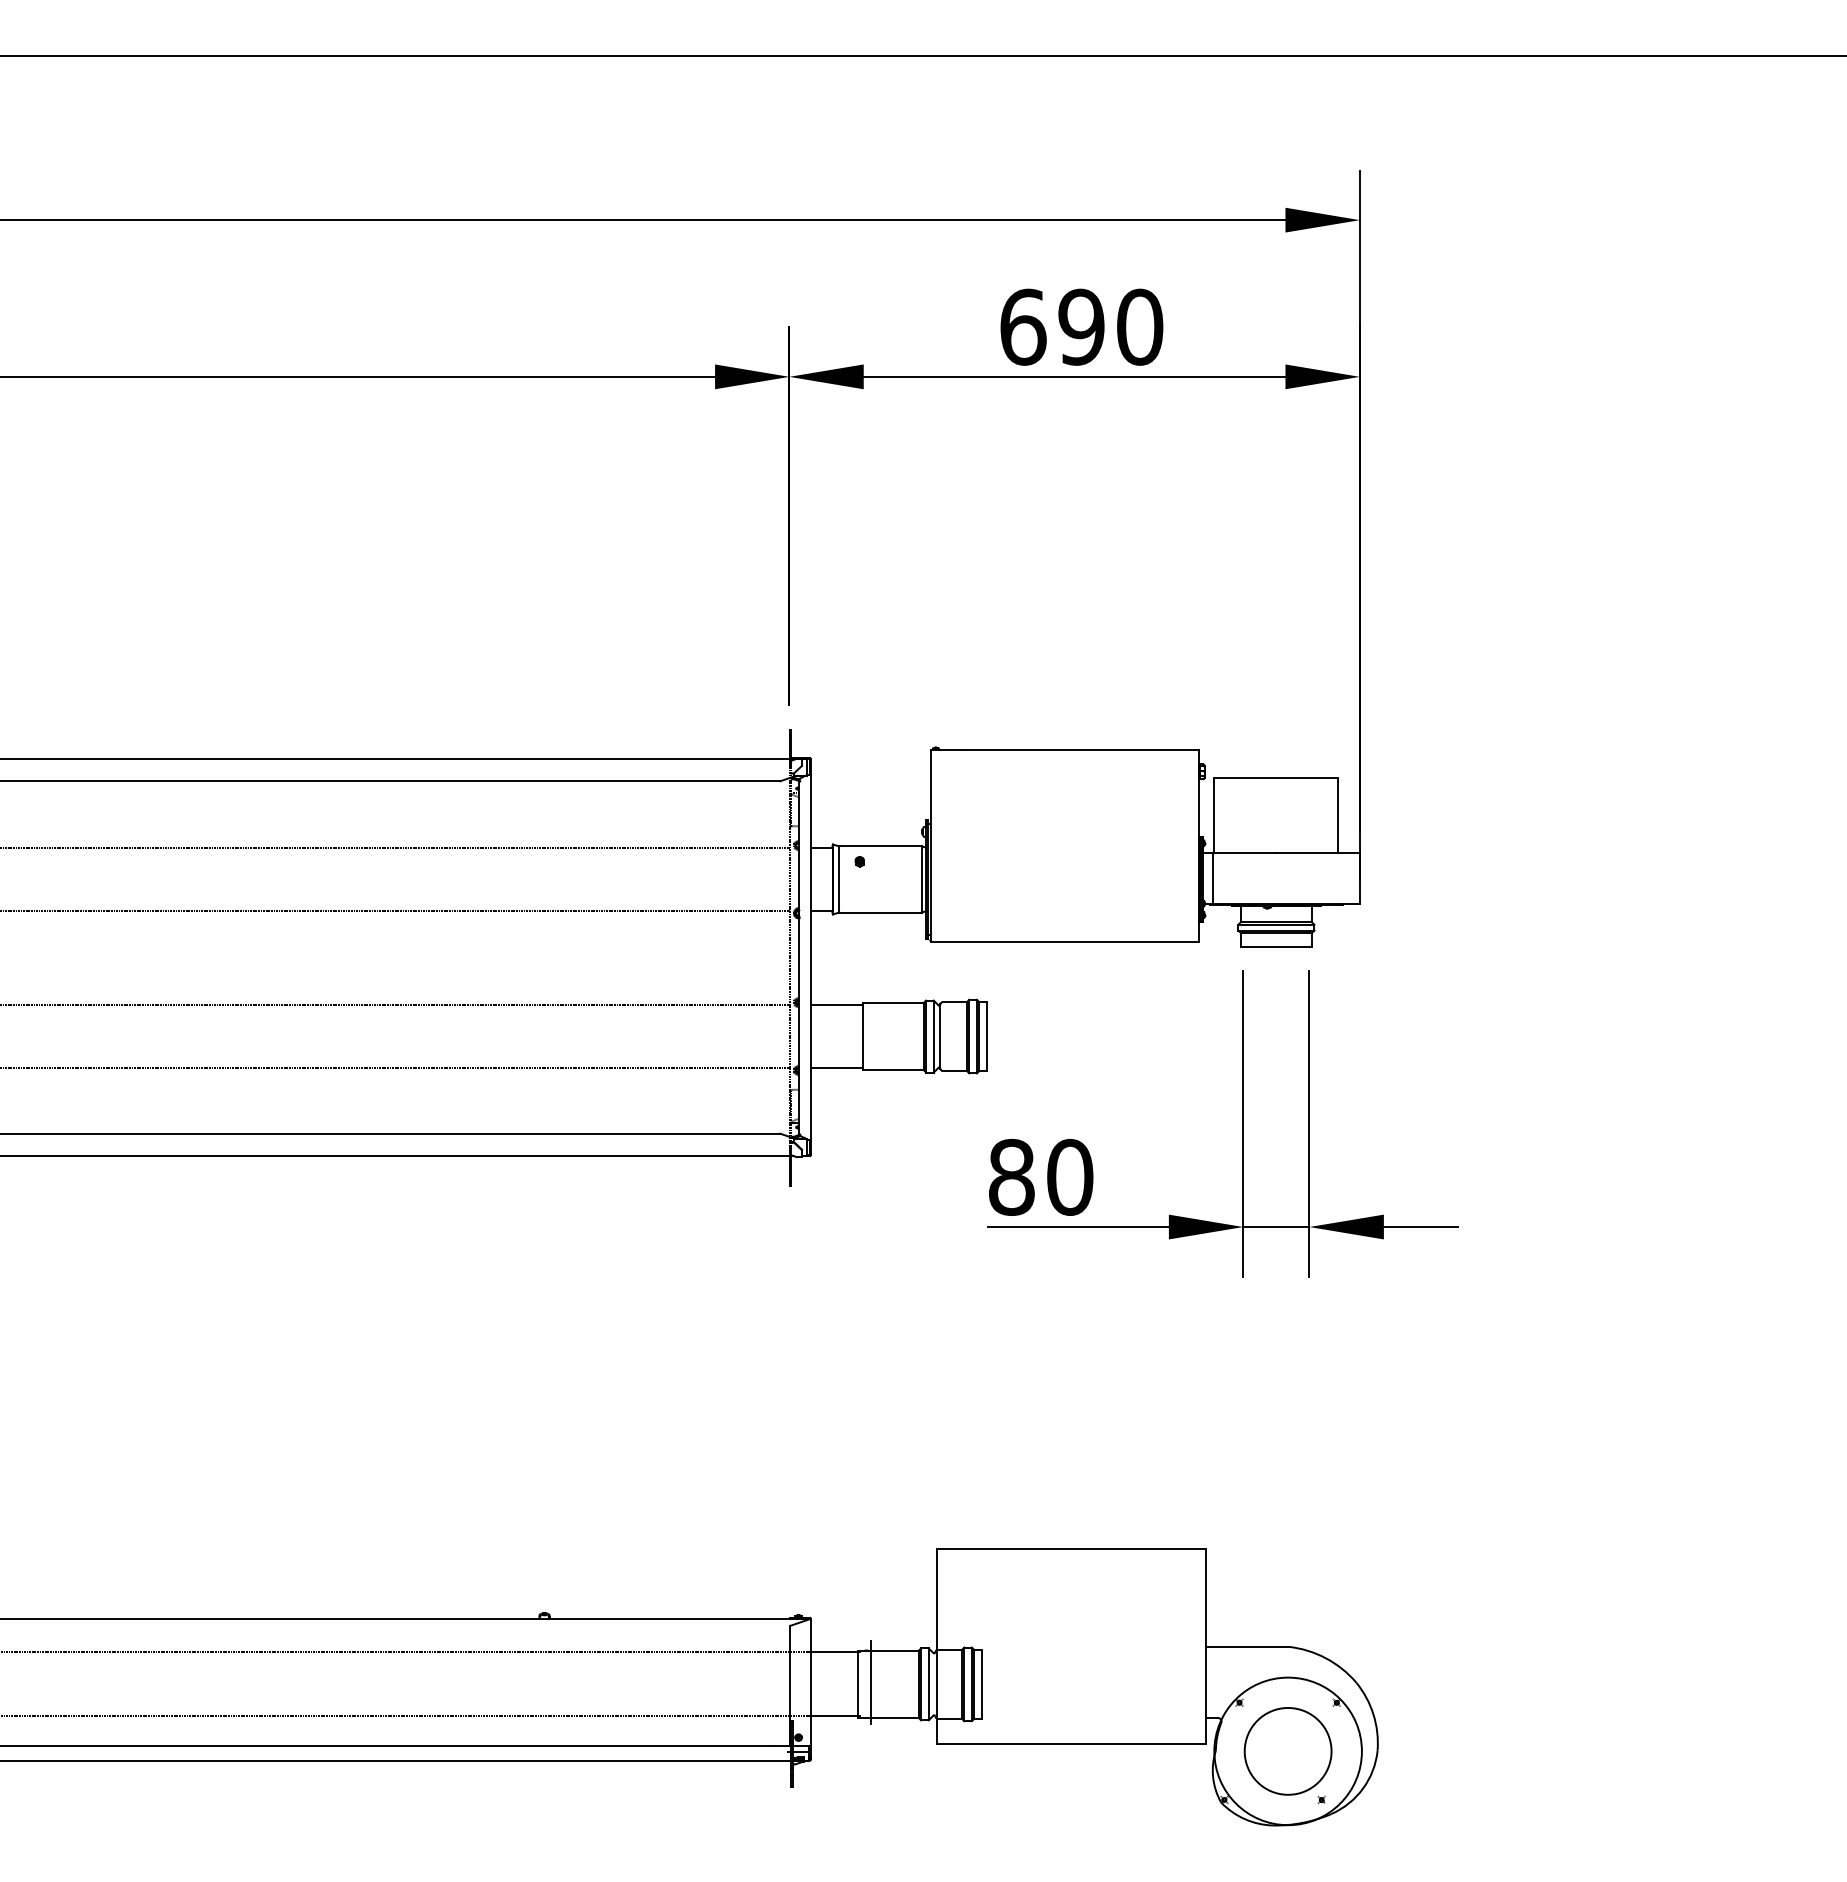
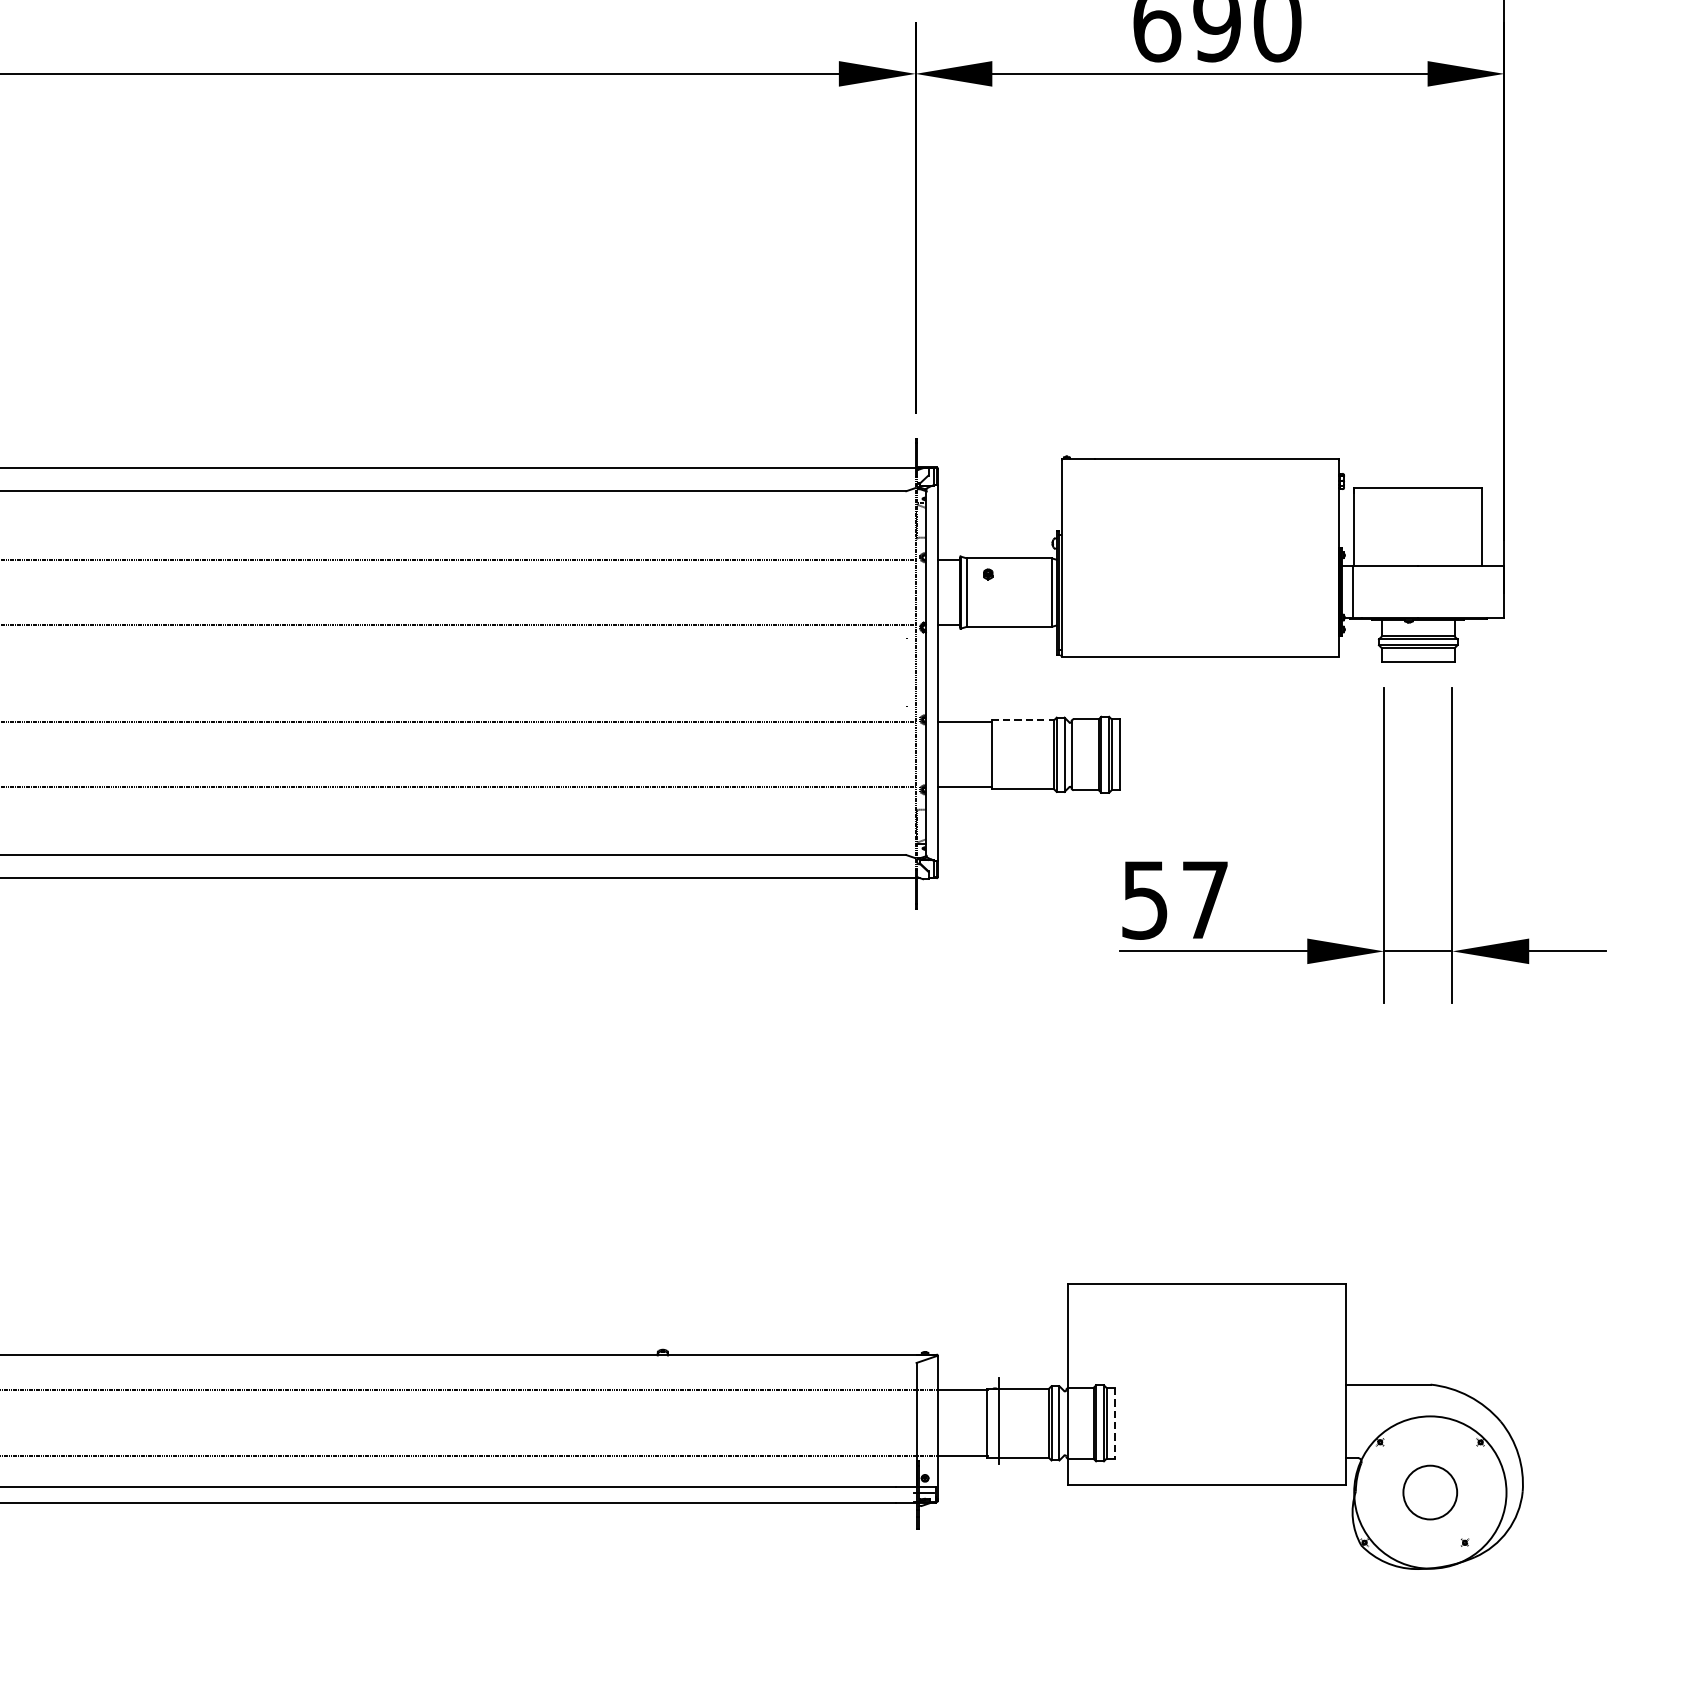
line: (893, 1003) -> (1023, 720), solid -> dashed
text: (1041, 1176) -> (1175, 899), 80 -> 57
line: (982, 1684) -> (1114, 1423), solid -> dashed
circle: (1287, 1751) -> (1429, 1492), size x0.6

